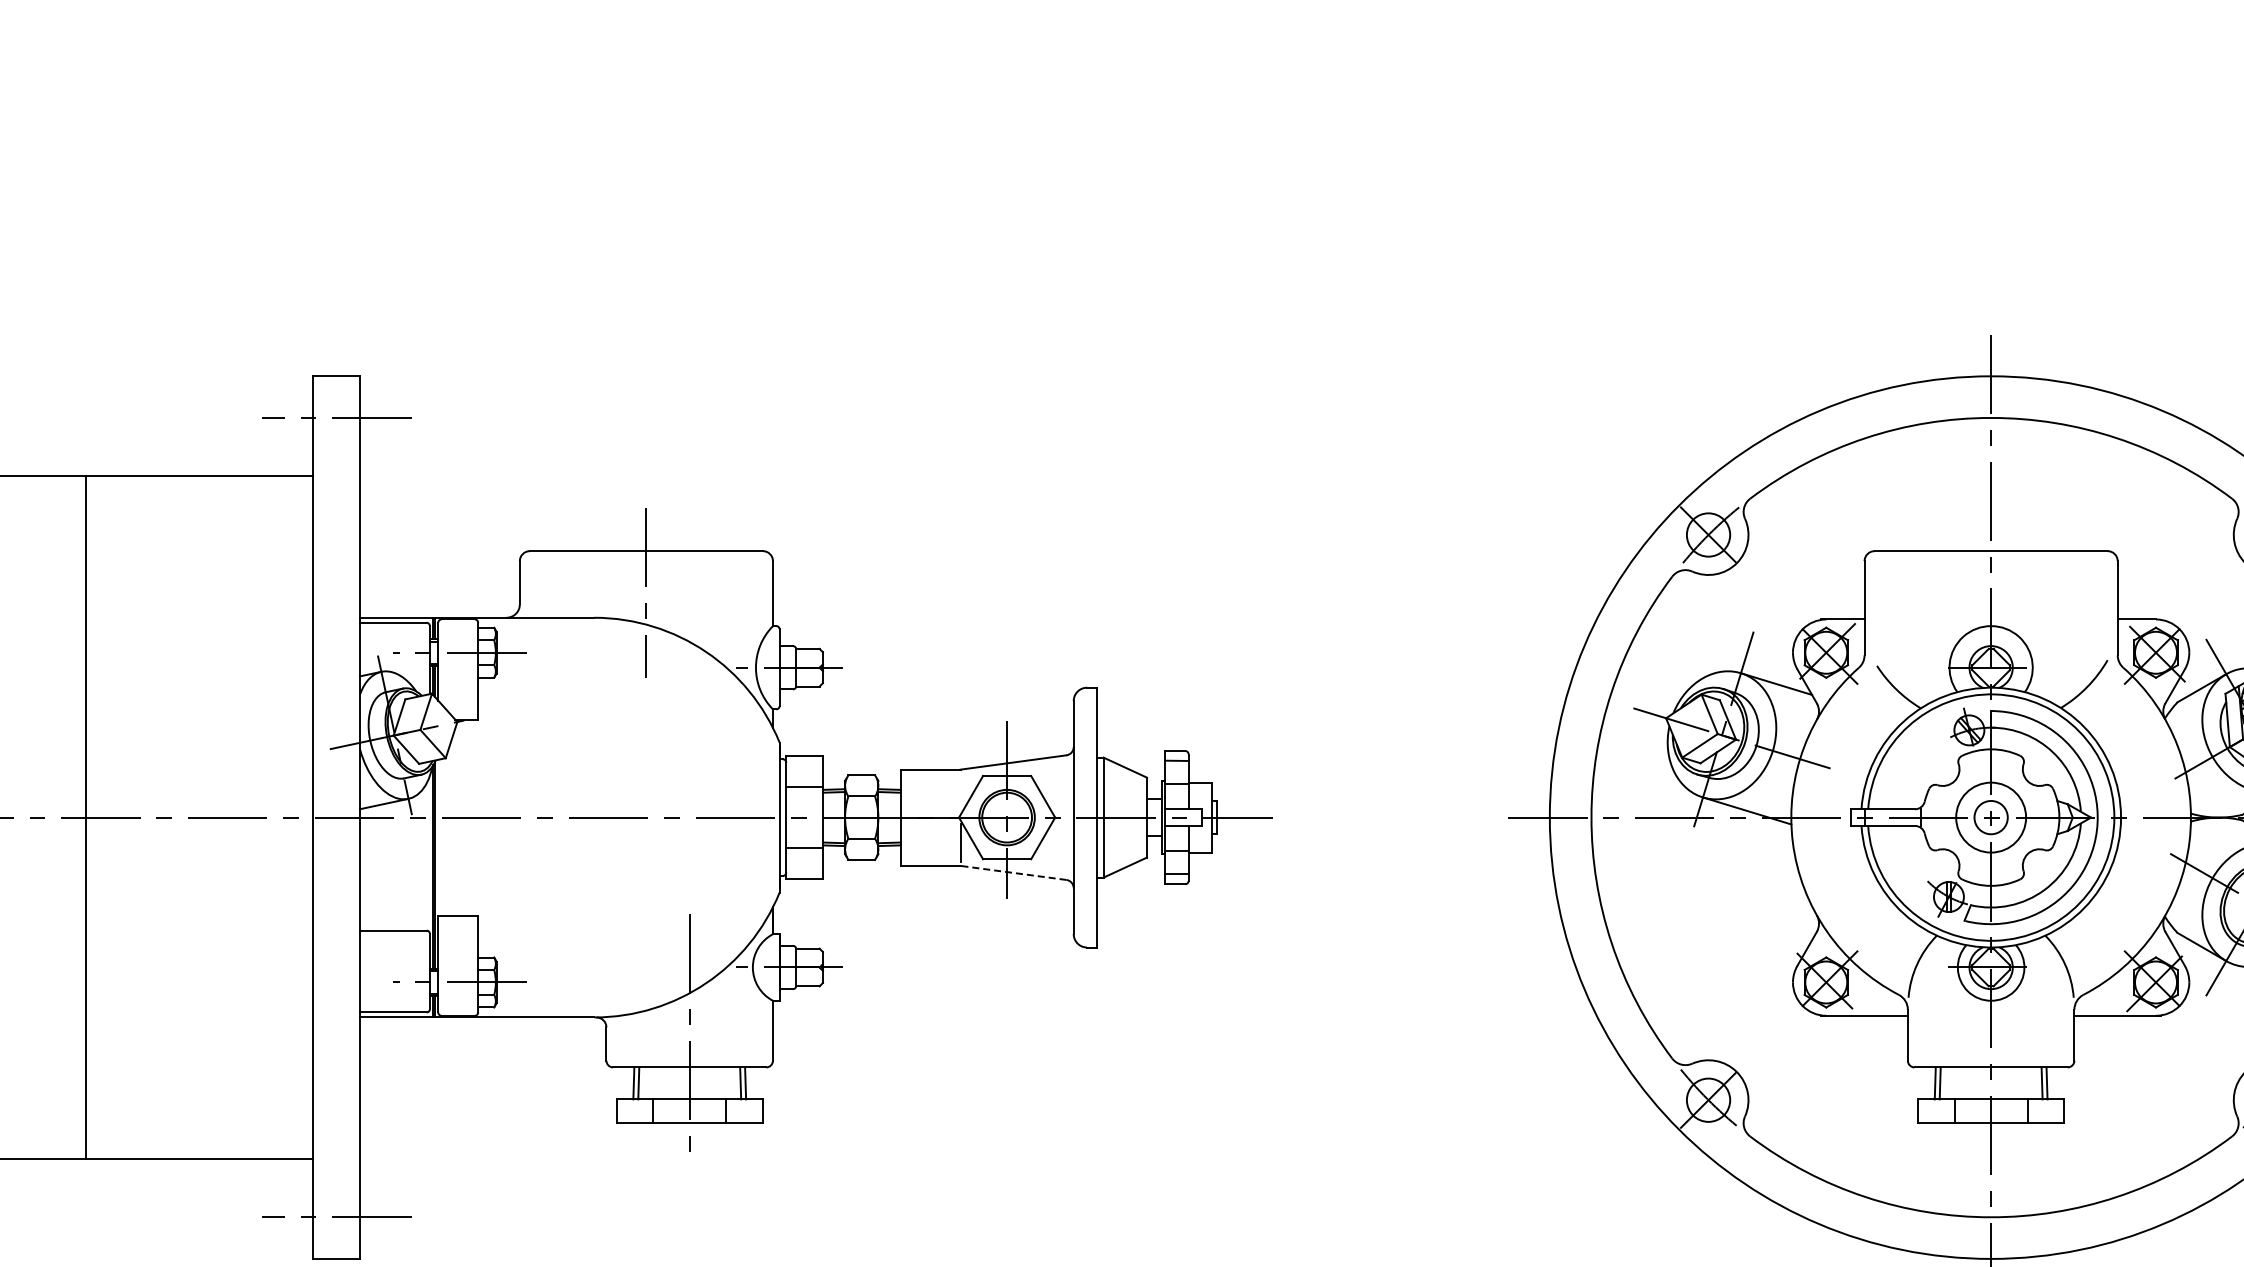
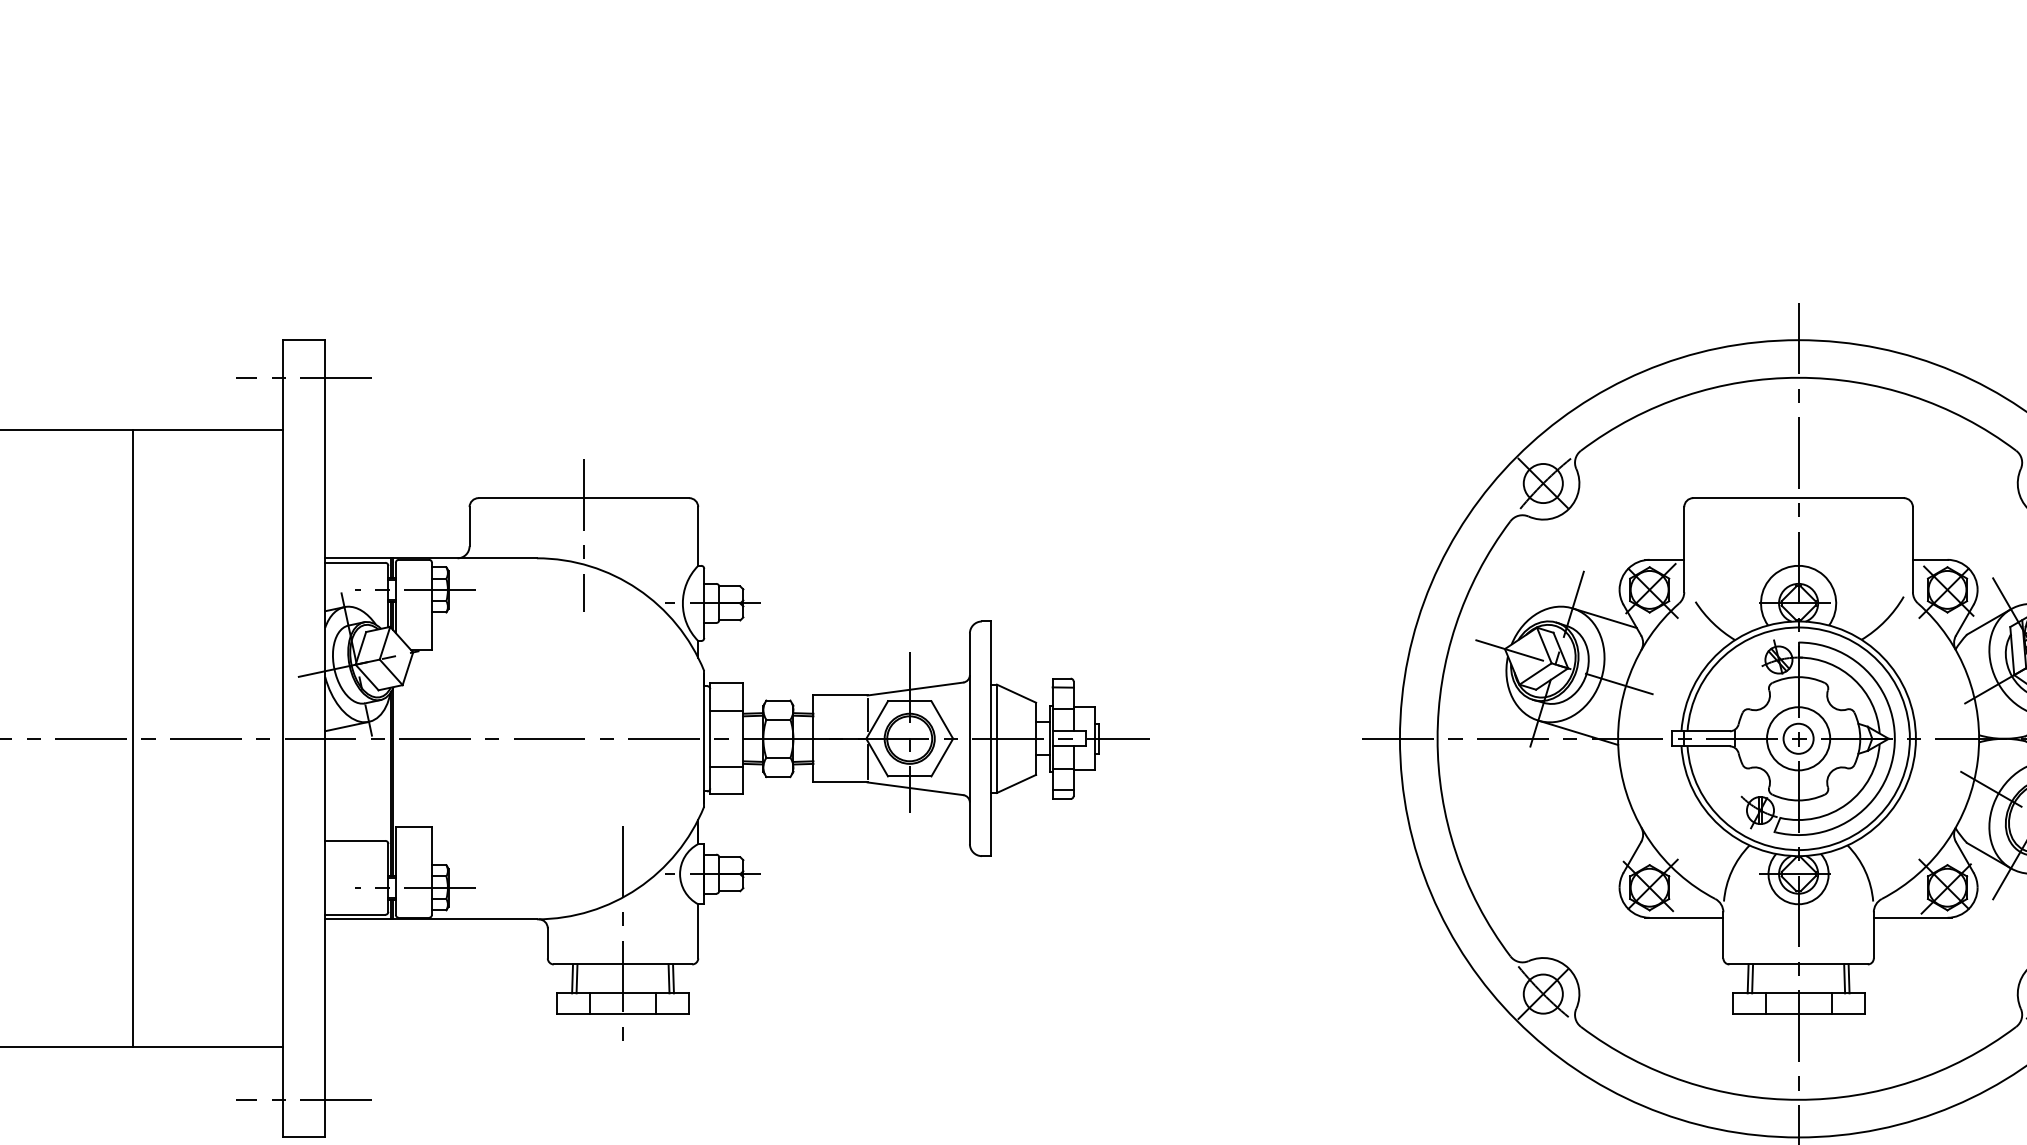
line: (960, 791) -> (867, 715), added
line: (85, 817) -> (132, 738), moved
line: (1013, 872) -> (915, 788), dashed -> solid

